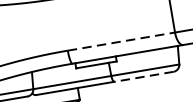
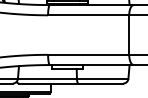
line: (121, 41) -> (88, 54), dashed -> solid
line: (143, 76) -> (100, 83), dashed -> solid

